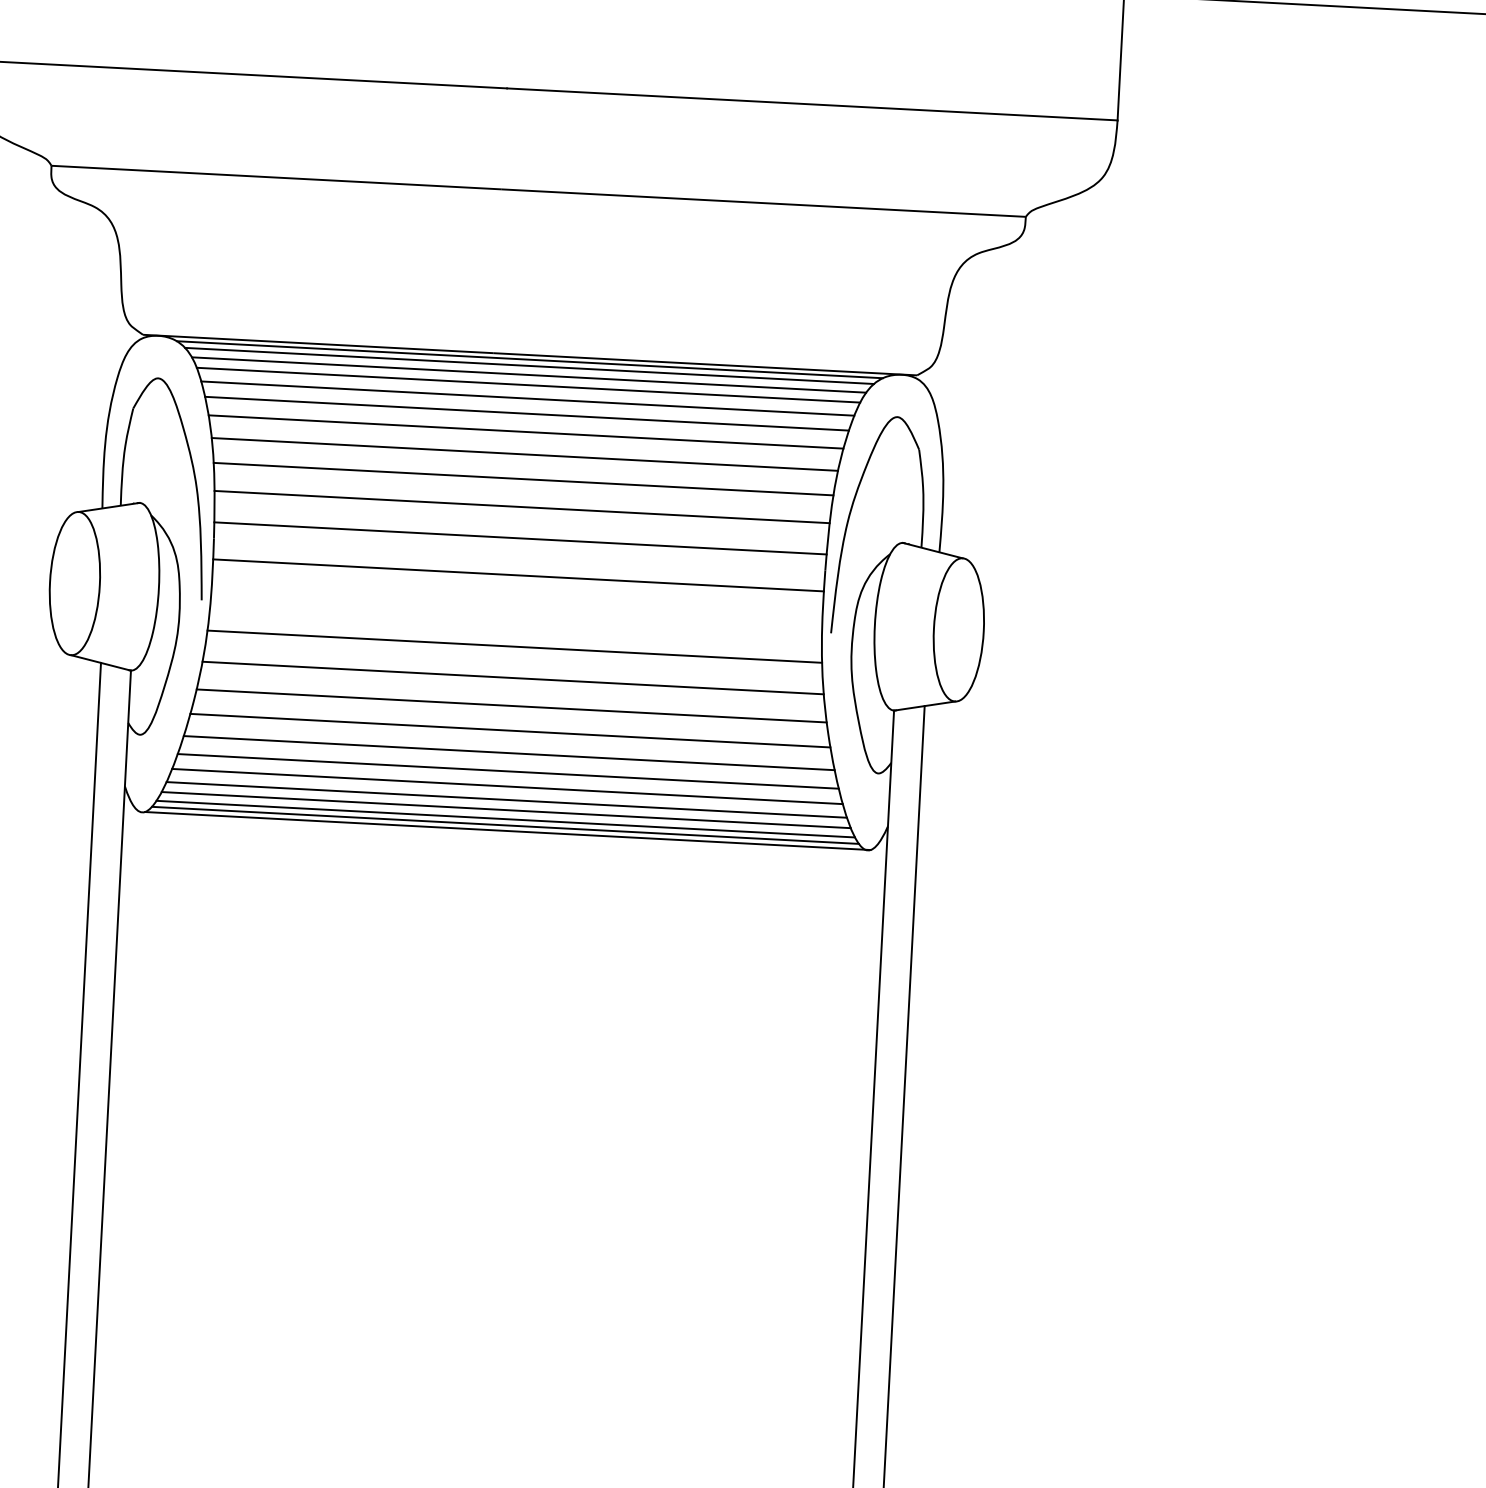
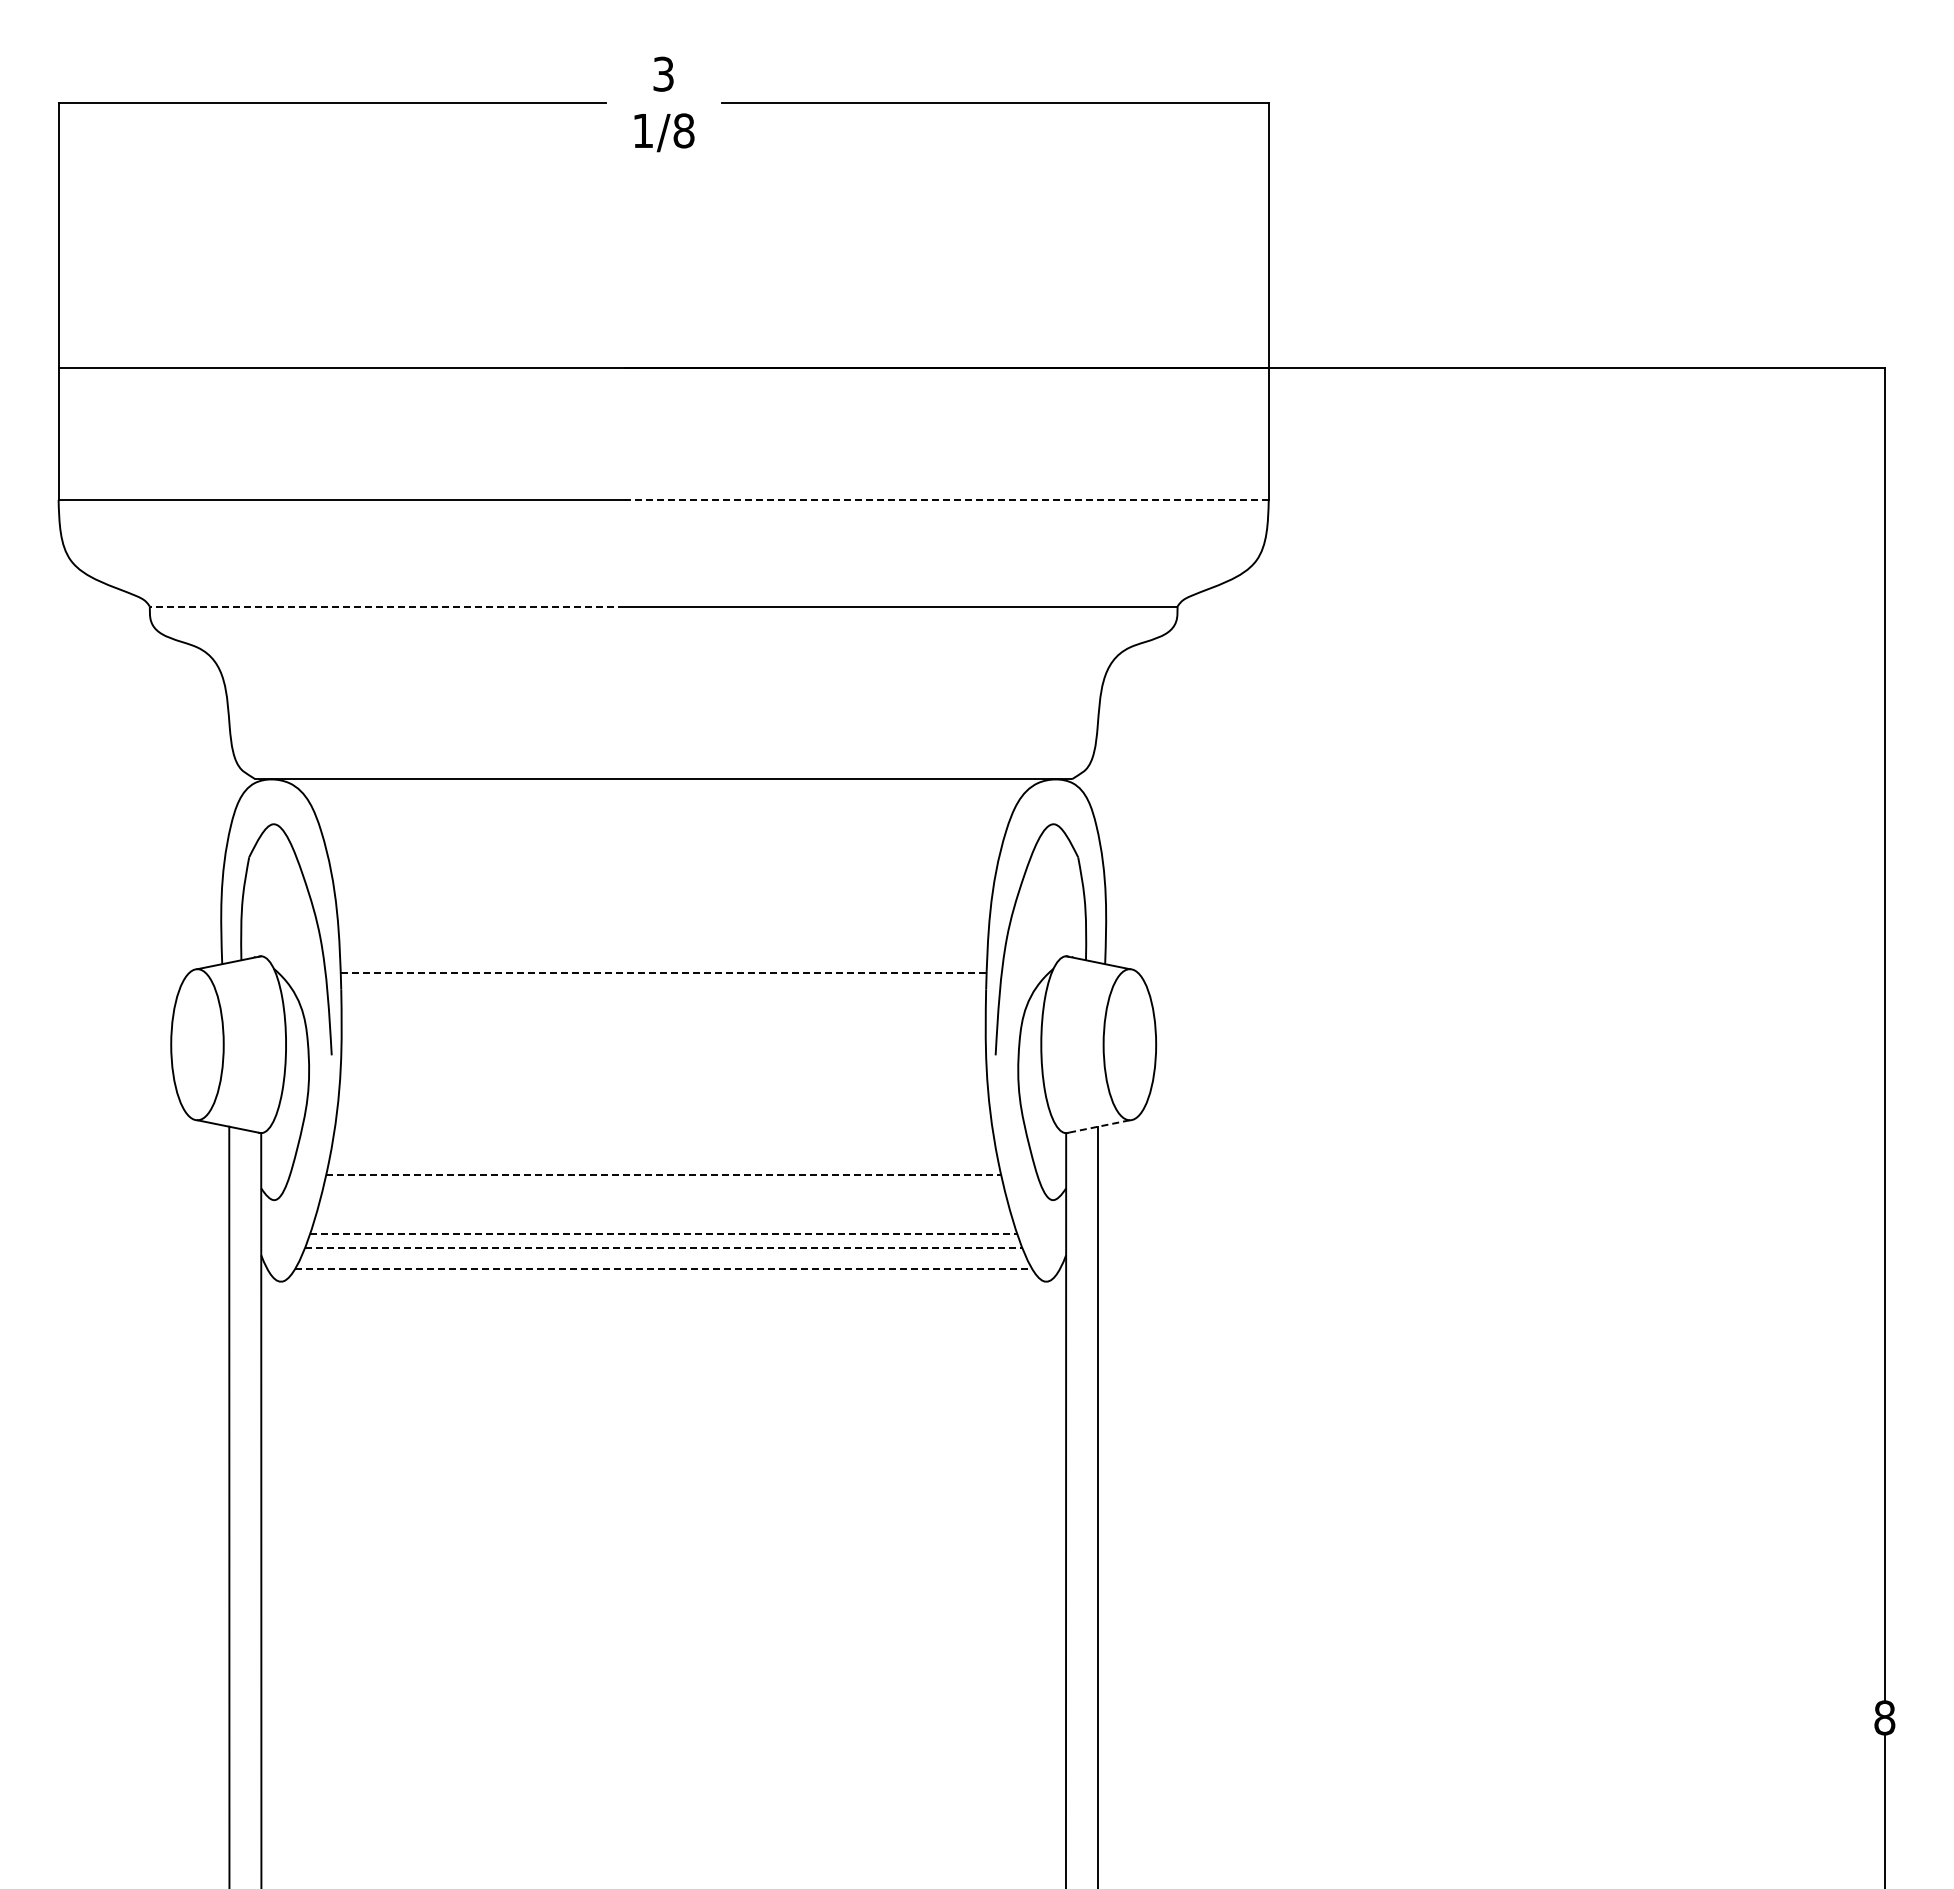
line: (812, 103) -> (946, 499), solid -> dashed
line: (275, 177) -> (386, 606), solid -> dashed
line: (529, 360) -> (663, 784), removed
line: (529, 365) -> (663, 790), removed
line: (528, 375) -> (663, 800), removed
line: (528, 384) -> (663, 810), removed
line: (527, 398) -> (663, 825), removed
line: (526, 414) -> (663, 841), removed
line: (525, 432) -> (663, 860), removed
line: (524, 454) -> (663, 884), removed
line: (523, 479) -> (663, 910), removed
line: (521, 506) -> (663, 939), removed
line: (520, 538) -> (663, 972), solid -> dashed
line: (518, 575) -> (663, 1011), removed
line: (514, 646) -> (663, 1086), removed
line: (513, 677) -> (663, 1119), removed
line: (924, 705) -> (1097, 1126), solid -> dashed
line: (511, 706) -> (663, 1149), removed
line: (510, 730) -> (663, 1175), solid -> dashed
line: (509, 753) -> (663, 1199), removed
line: (508, 771) -> (663, 1218), removed
line: (507, 786) -> (663, 1234), solid -> dashed
line: (506, 799) -> (663, 1248), solid -> dashed
line: (506, 810) -> (663, 1259), removed
line: (506, 818) -> (664, 1268), solid -> dashed
line: (505, 825) -> (663, 1275), removed
line: (507, 831) -> (666, 1281), removed

